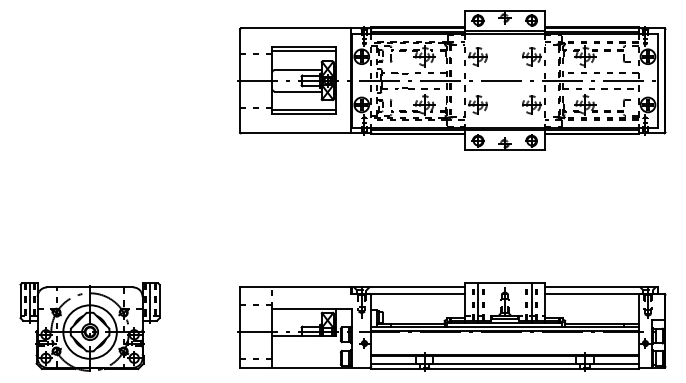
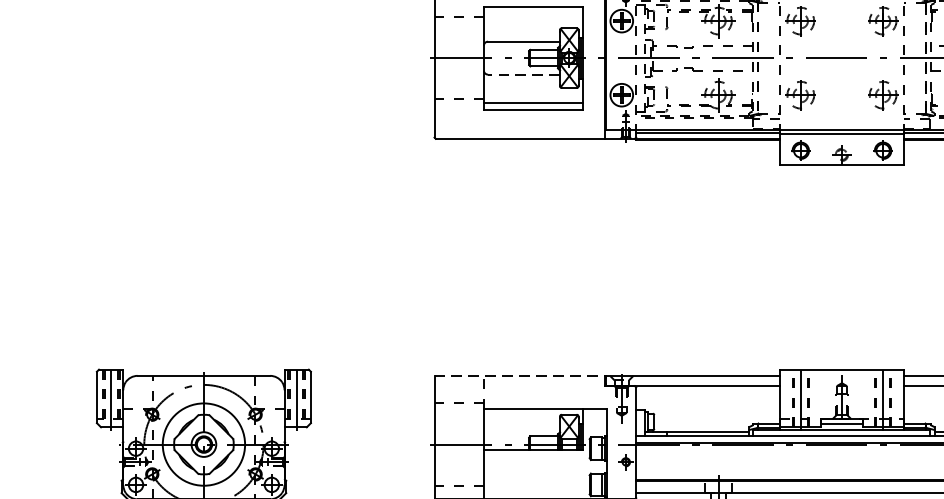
line: (304, 51) -> (533, 12), removed
line: (297, 91) -> (522, 74), solid -> dashed
line: (295, 287) -> (519, 376), solid -> dashed

